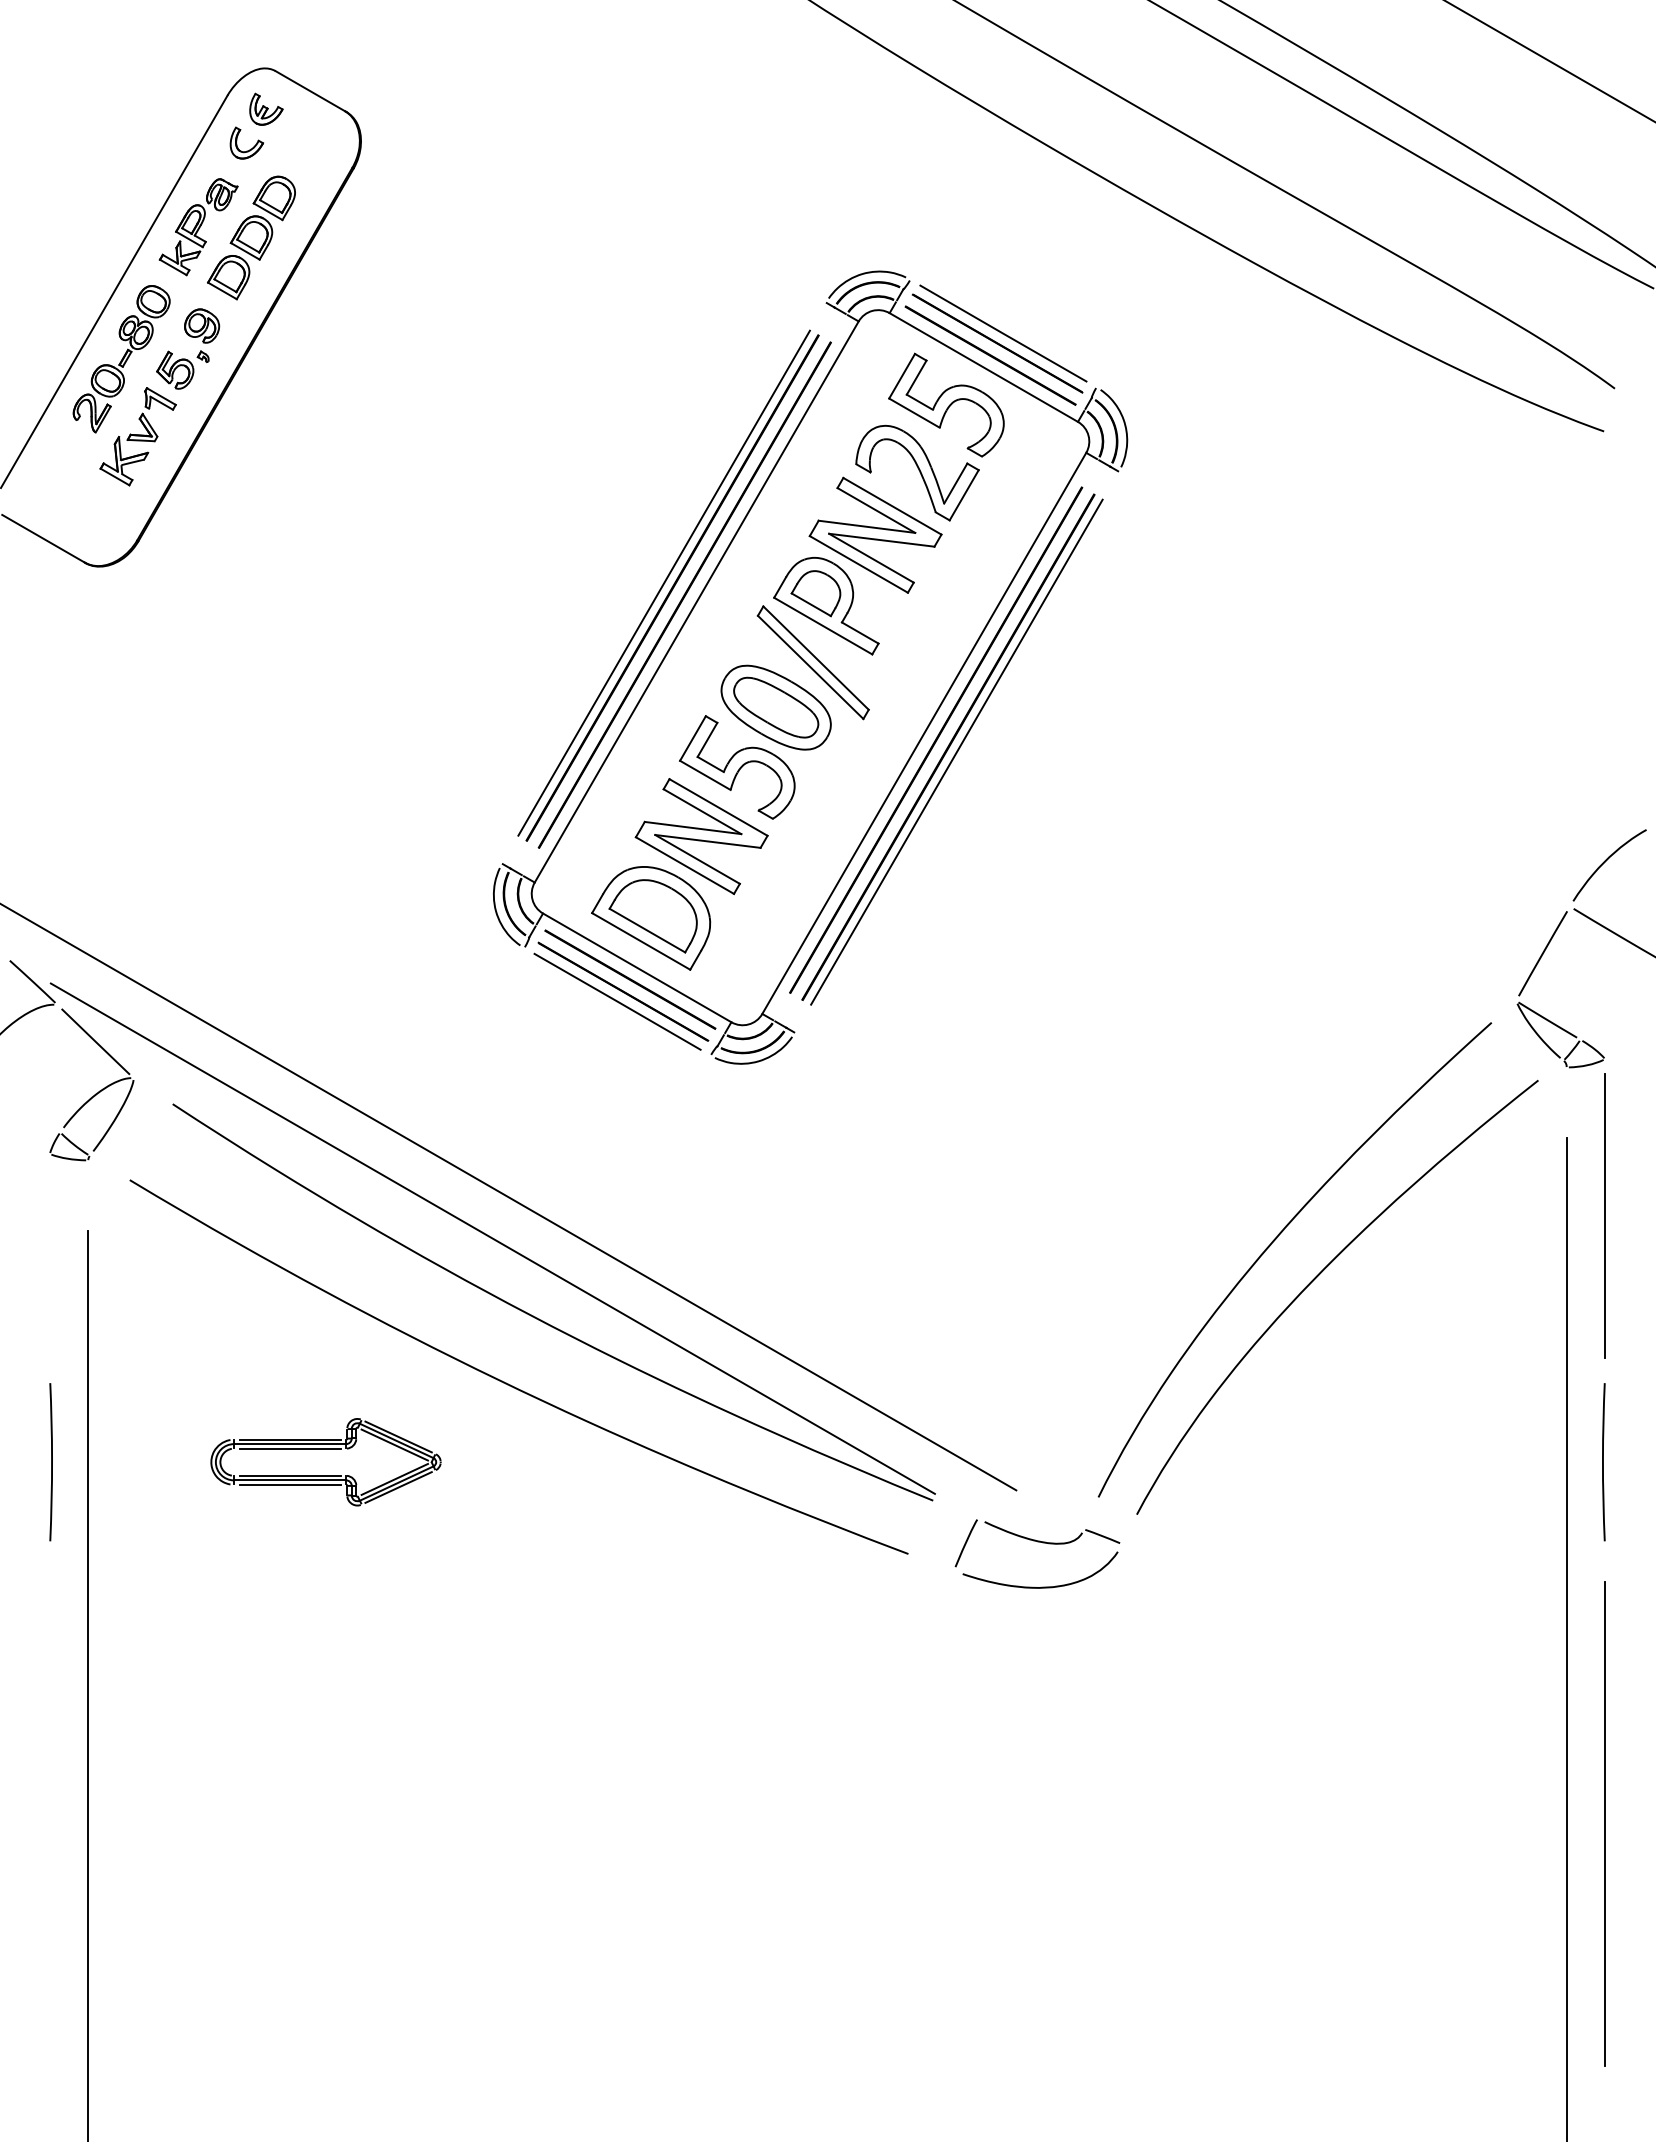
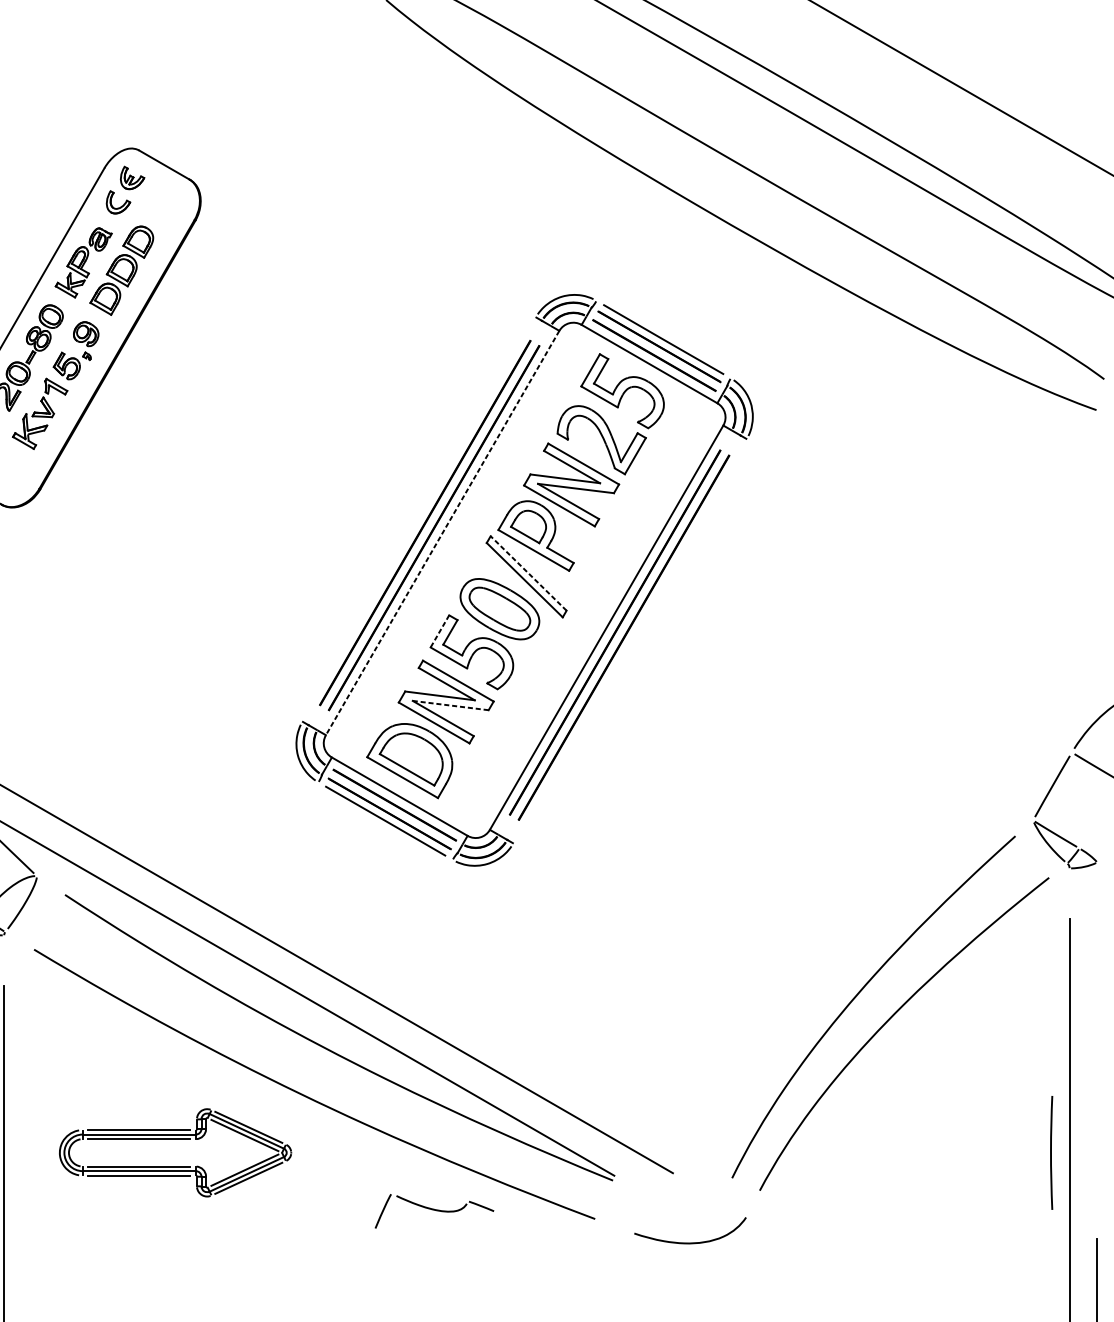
line: (663, 582) -> (418, 518), removed
line: (696, 602) -> (442, 533), solid -> dashed
line: (816, 658) -> (528, 573), solid -> dashed
line: (692, 738) -> (439, 631), solid -> dashed
line: (956, 751) -> (629, 640), removed
line: (708, 841) -> (451, 705), solid -> dashed
line: (1605, 1215) -> (1097, 975), removed
part: (325, 1462) -> (175, 1153), size x1.4
line: (1603, 1462) -> (1051, 1153), moved
part: (1037, 1543) -> (434, 1211), moved

